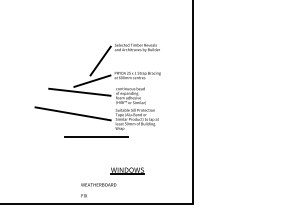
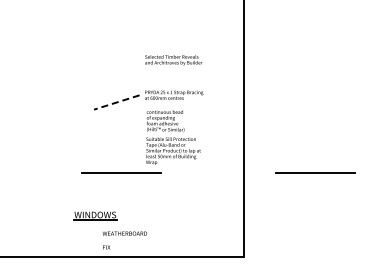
line: (100, 60) -> (127, 76), removed
line: (92, 81) -> (116, 102), solid -> dashed
line: (79, 92) -> (100, 116), removed
line: (72, 113) -> (91, 143), removed
line: (249, 136) -> (315, 172), added
part: (127, 170) -> (95, 215), moved

